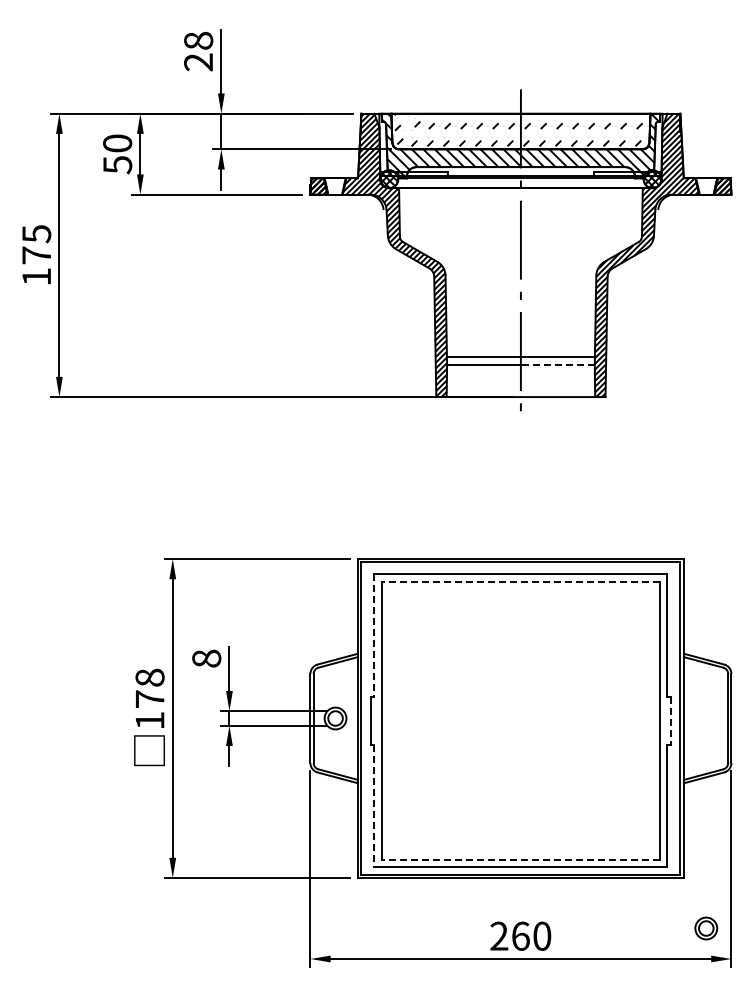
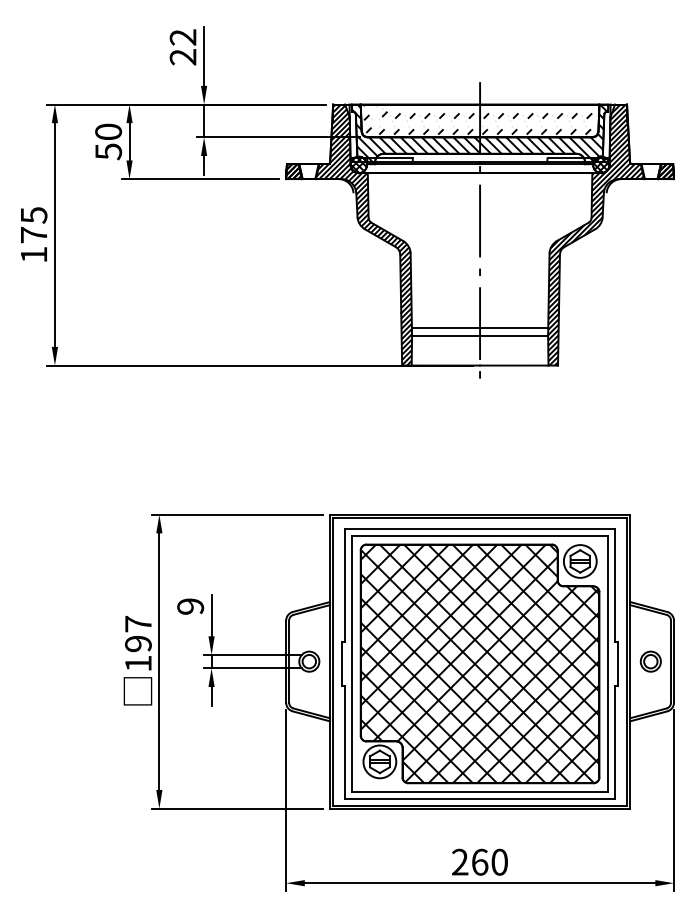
text: (198, 40) -> (183, 37), 28 -> 22
line: (557, 364) -> (513, 335), dashed -> solid
line: (520, 581) -> (479, 535), dashed -> solid
line: (374, 636) -> (345, 586), dashed -> solid
text: (206, 658) -> (190, 606), 8 -> 9
text: (149, 688) -> (137, 634), 178 -> 197
part: (520, 720) -> (479, 663), added
line: (670, 721) -> (617, 664), dashed -> solid
line: (374, 806) -> (345, 742), dashed -> solid
line: (520, 860) -> (479, 792), dashed -> solid
part: (706, 928) -> (651, 661), moved

